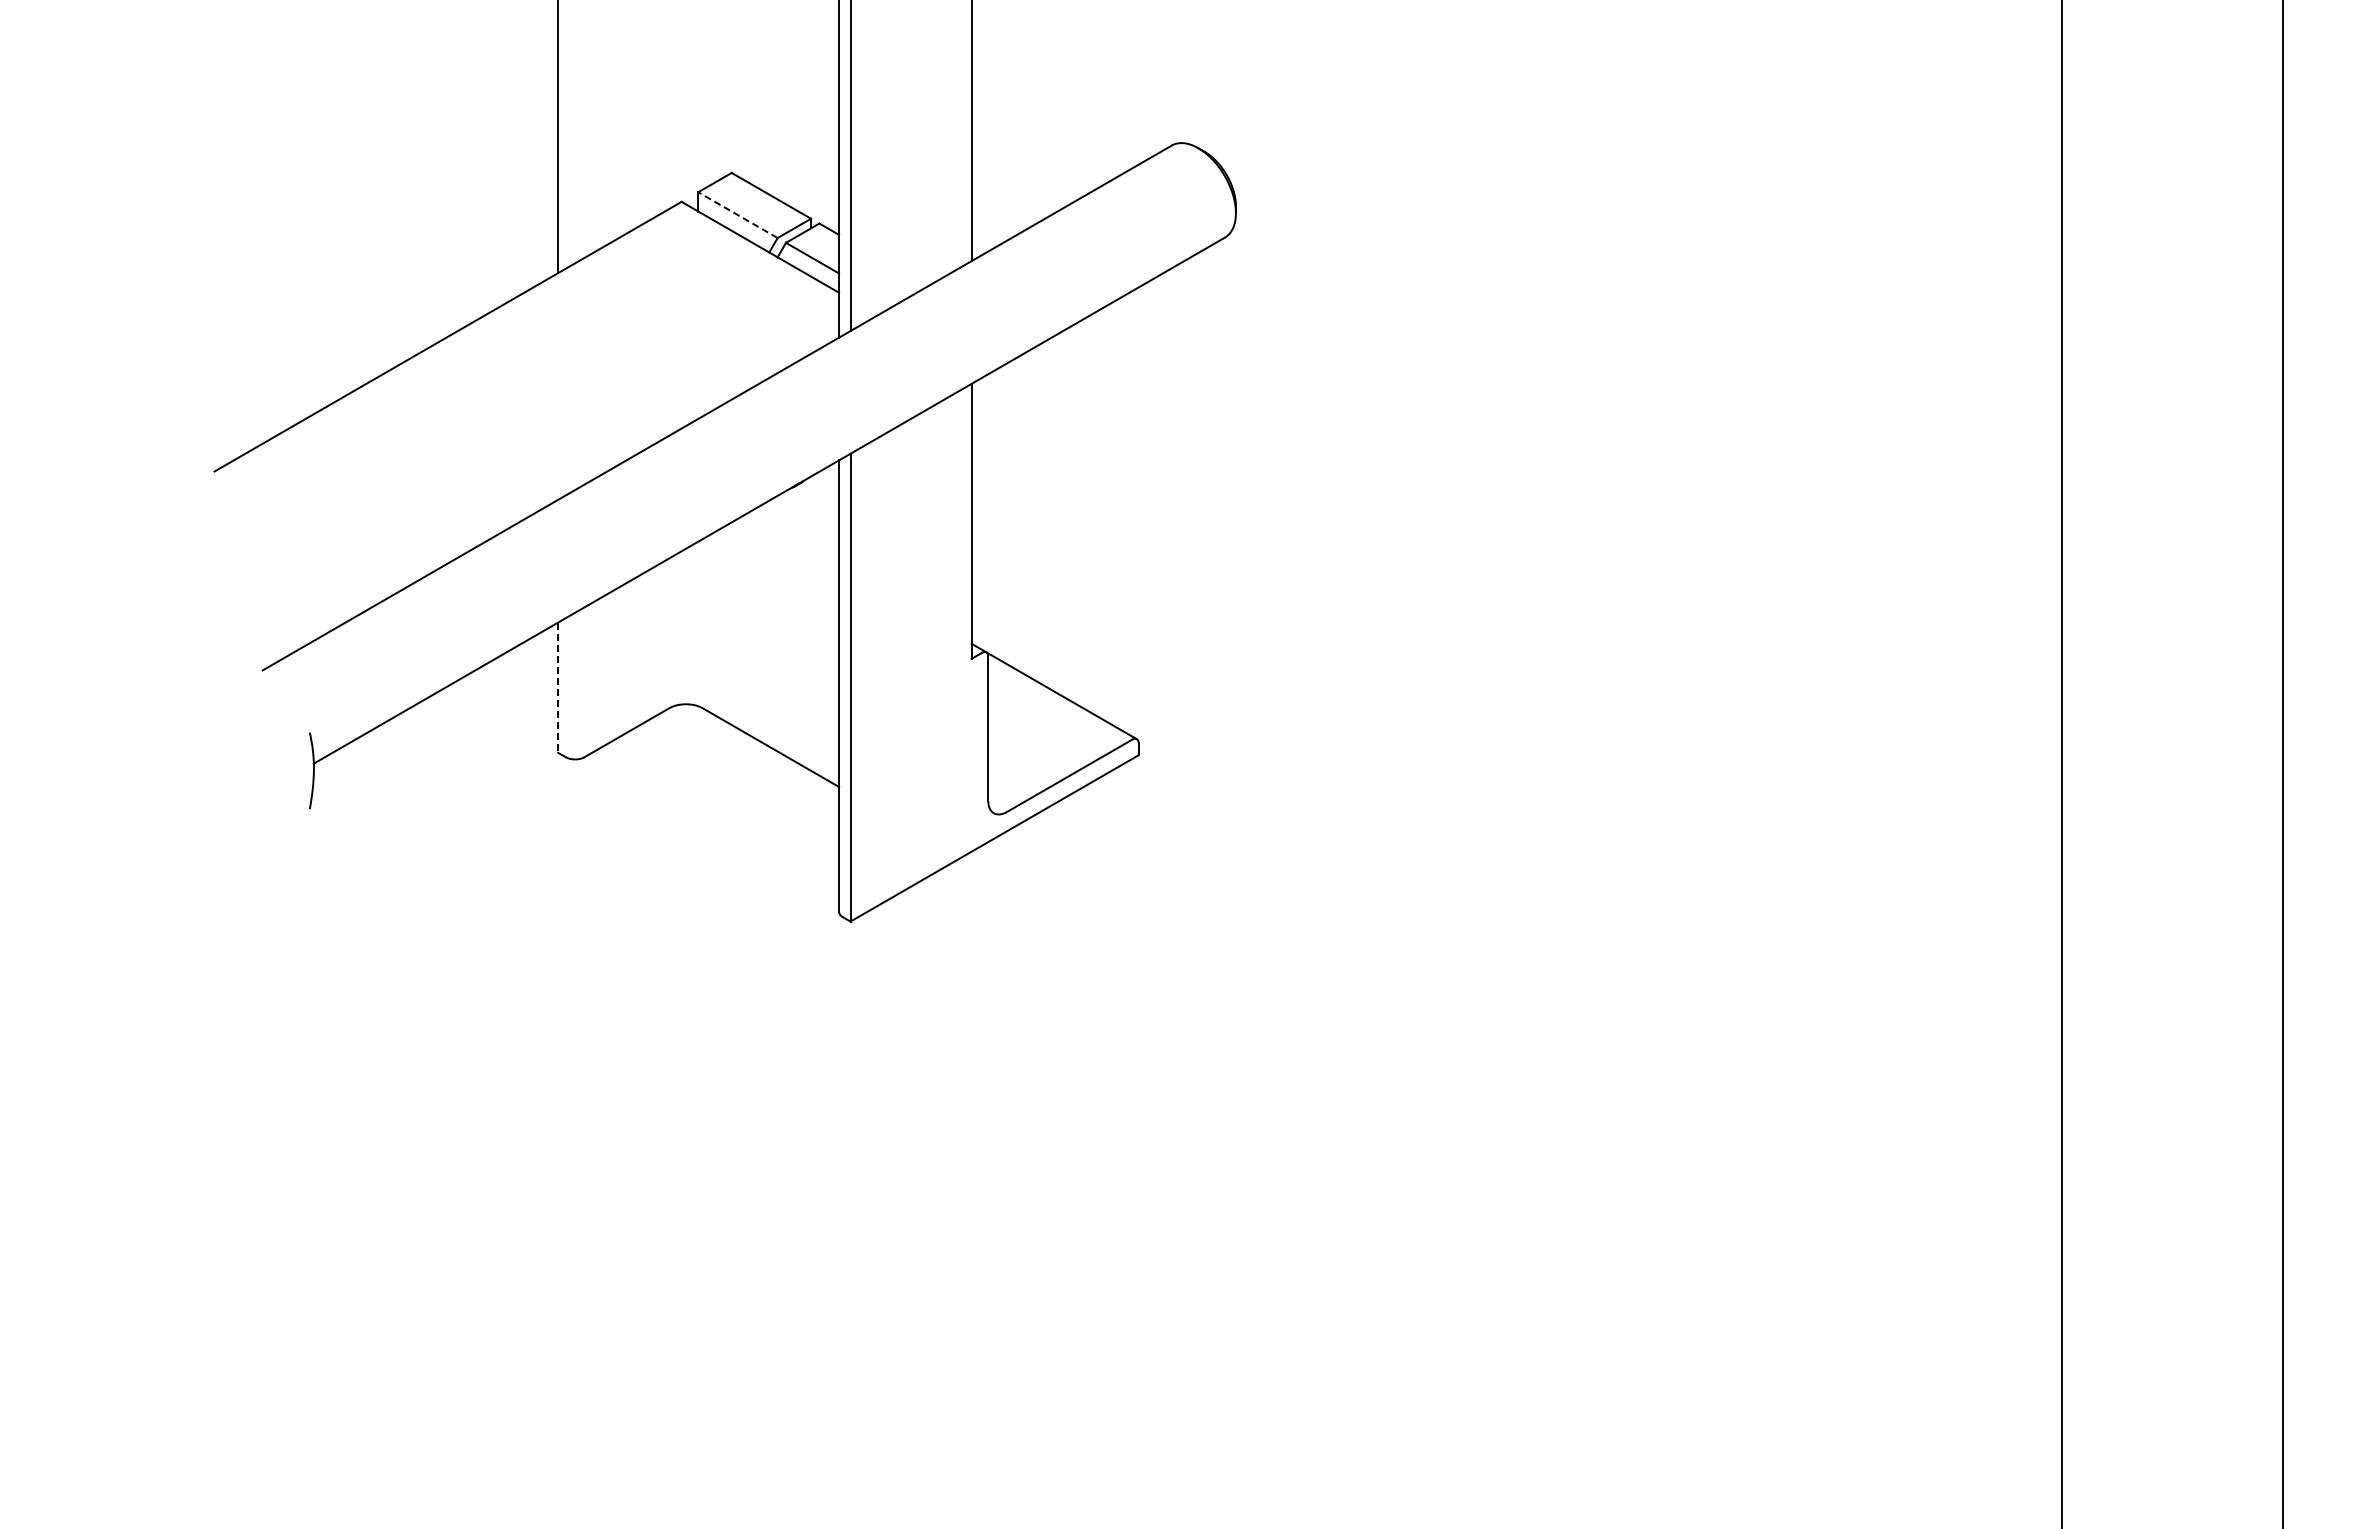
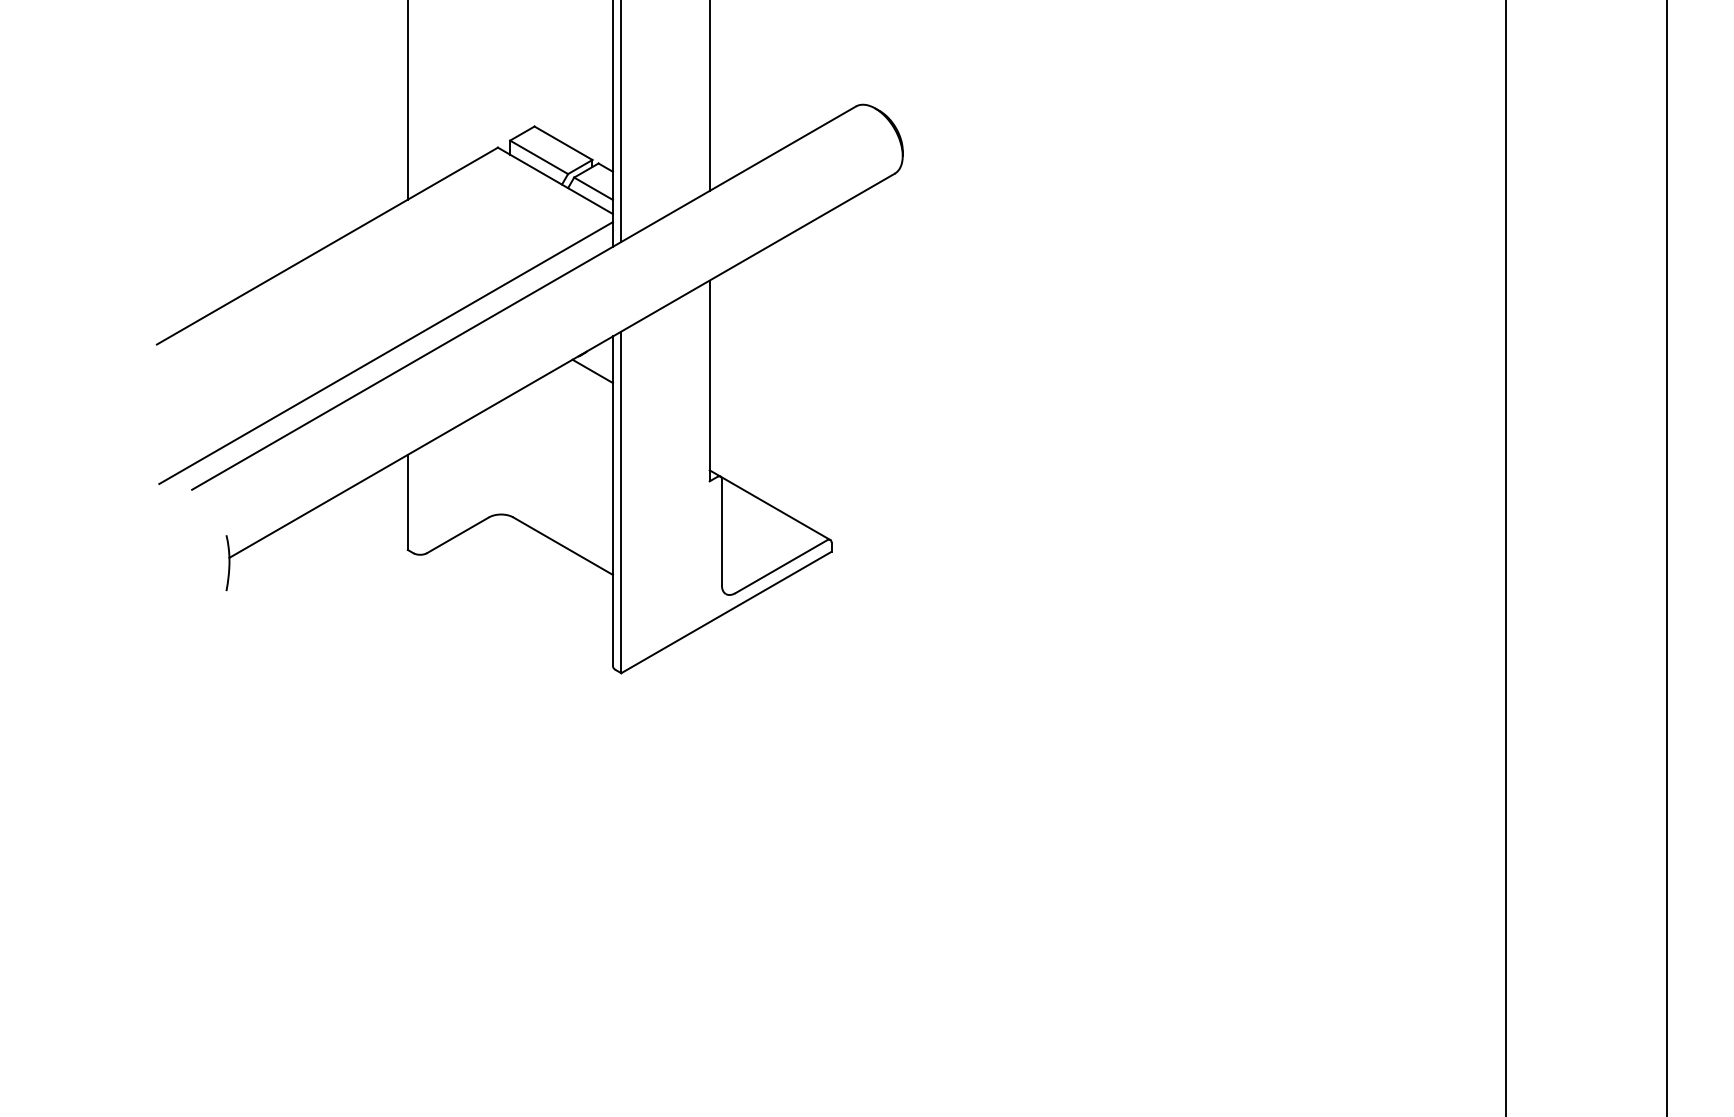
line: (737, 215) -> (538, 157), dashed -> solid
line: (528, 482) -> (386, 352), added
line: (811, 508) -> (592, 371), added
line: (558, 688) -> (408, 503), dashed -> solid

